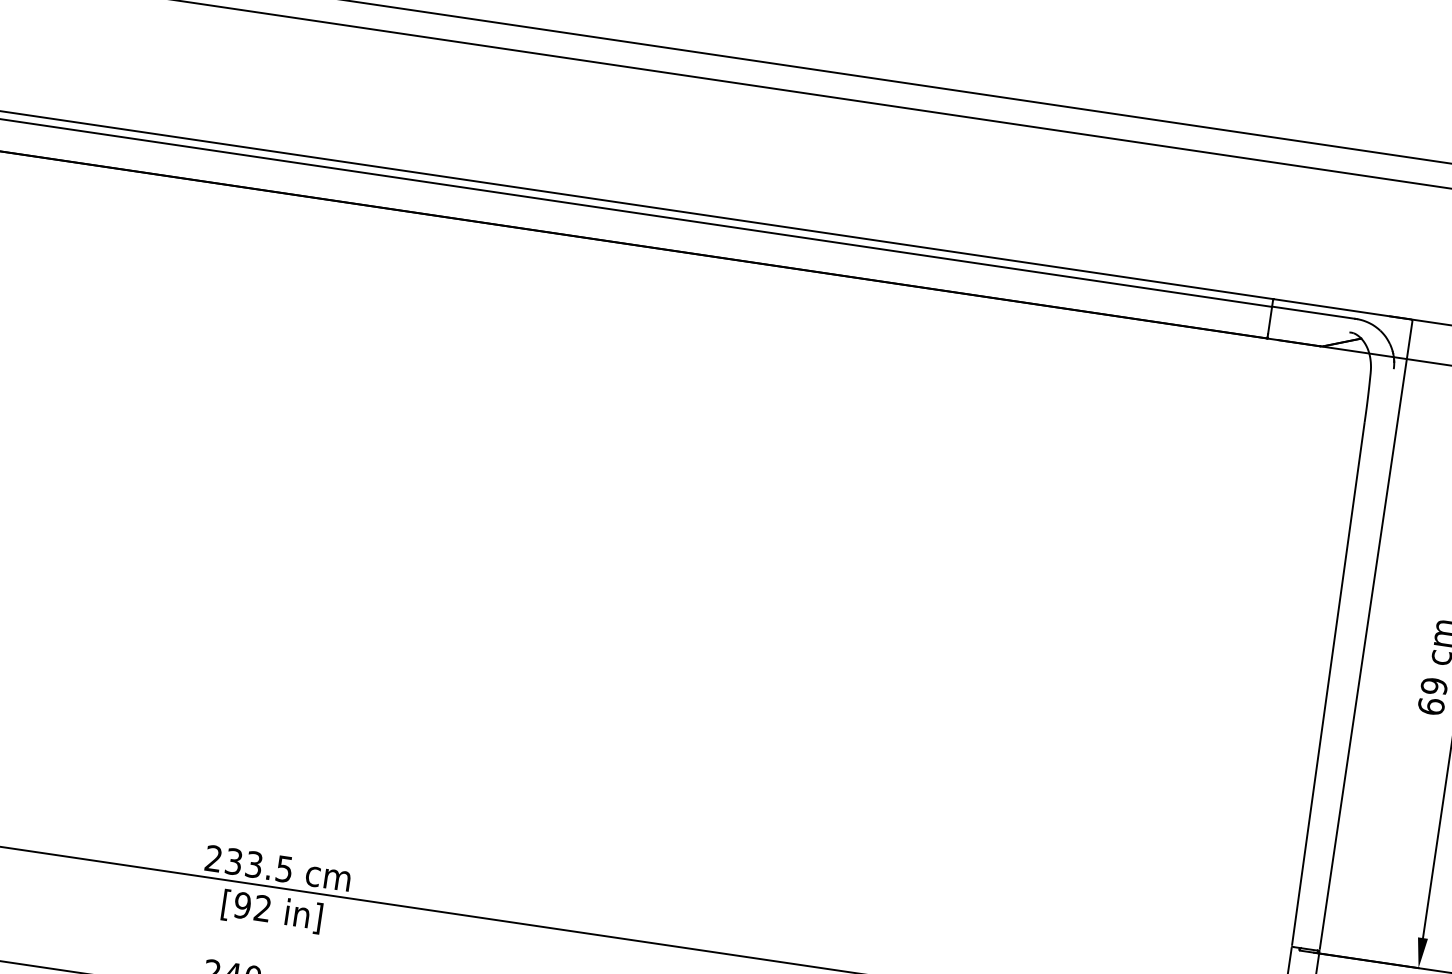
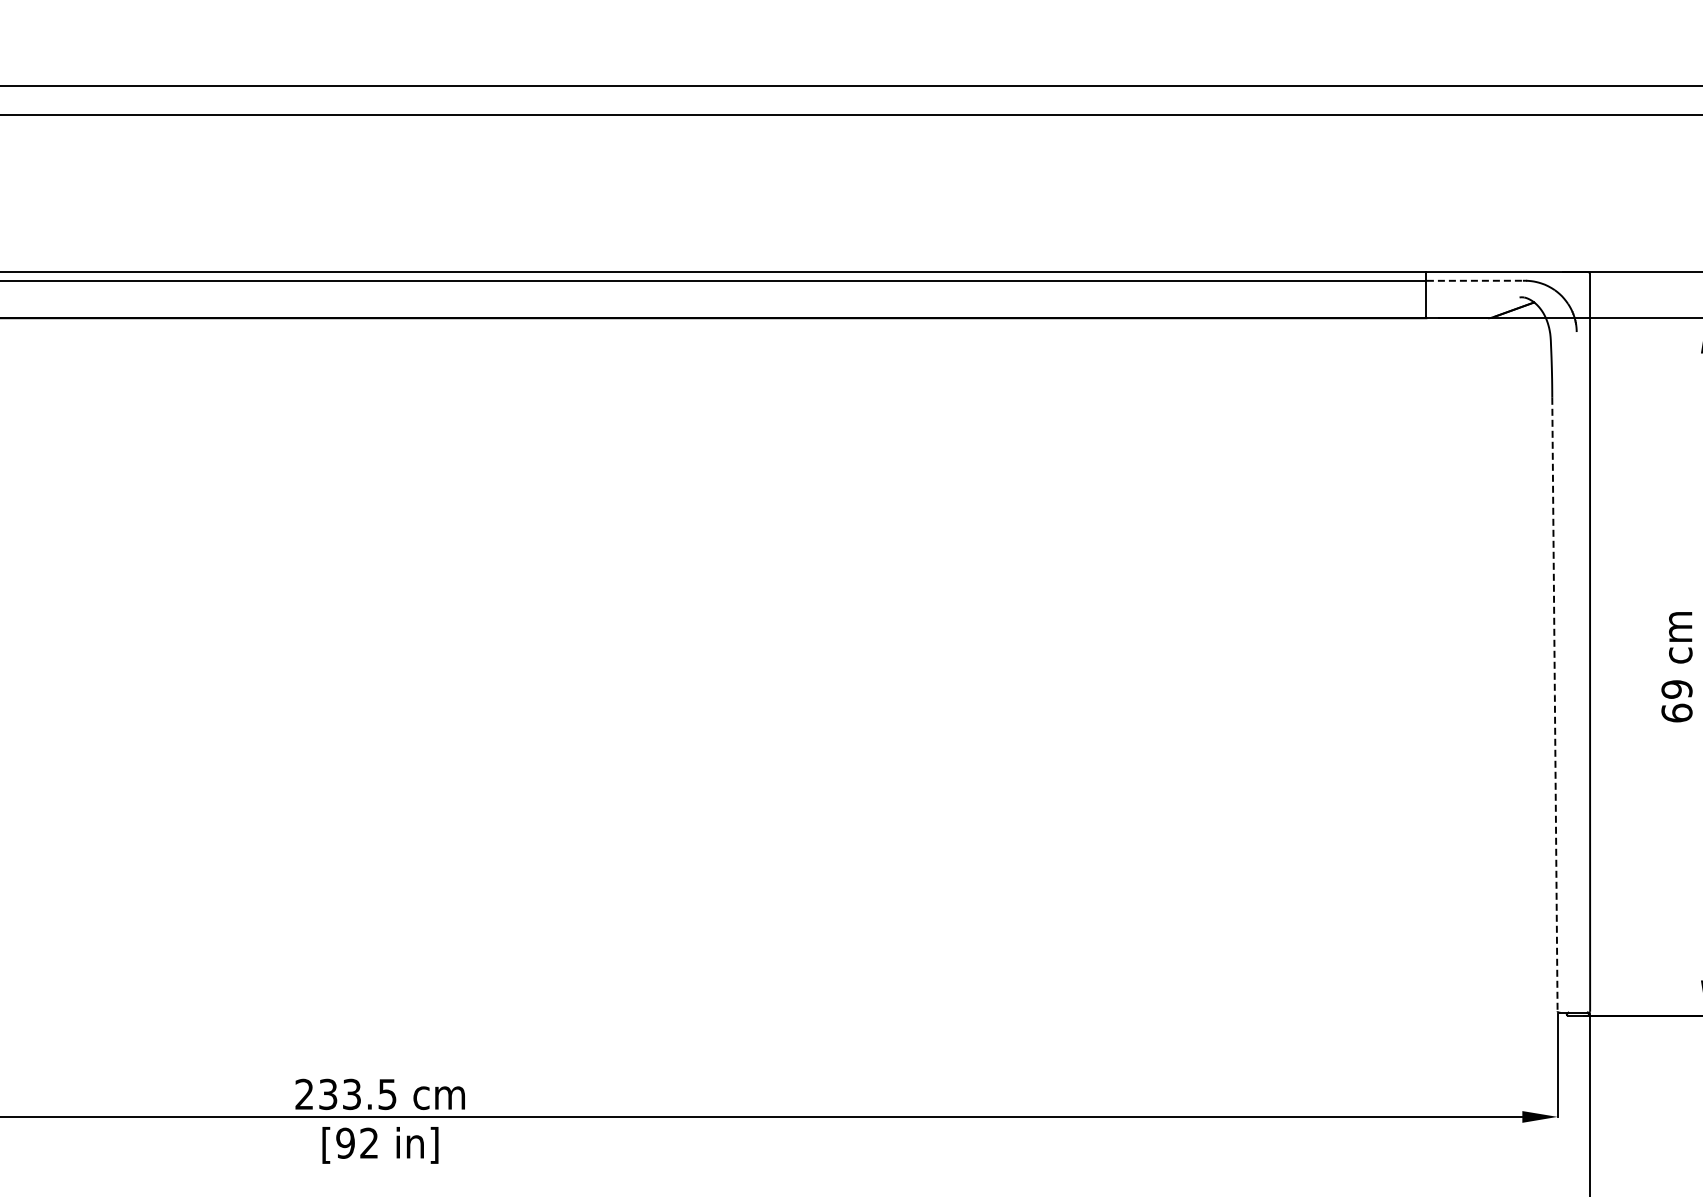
line: (1314, 312) -> (1475, 280), solid -> dashed
line: (1327, 683) -> (1554, 704), solid -> dashed

